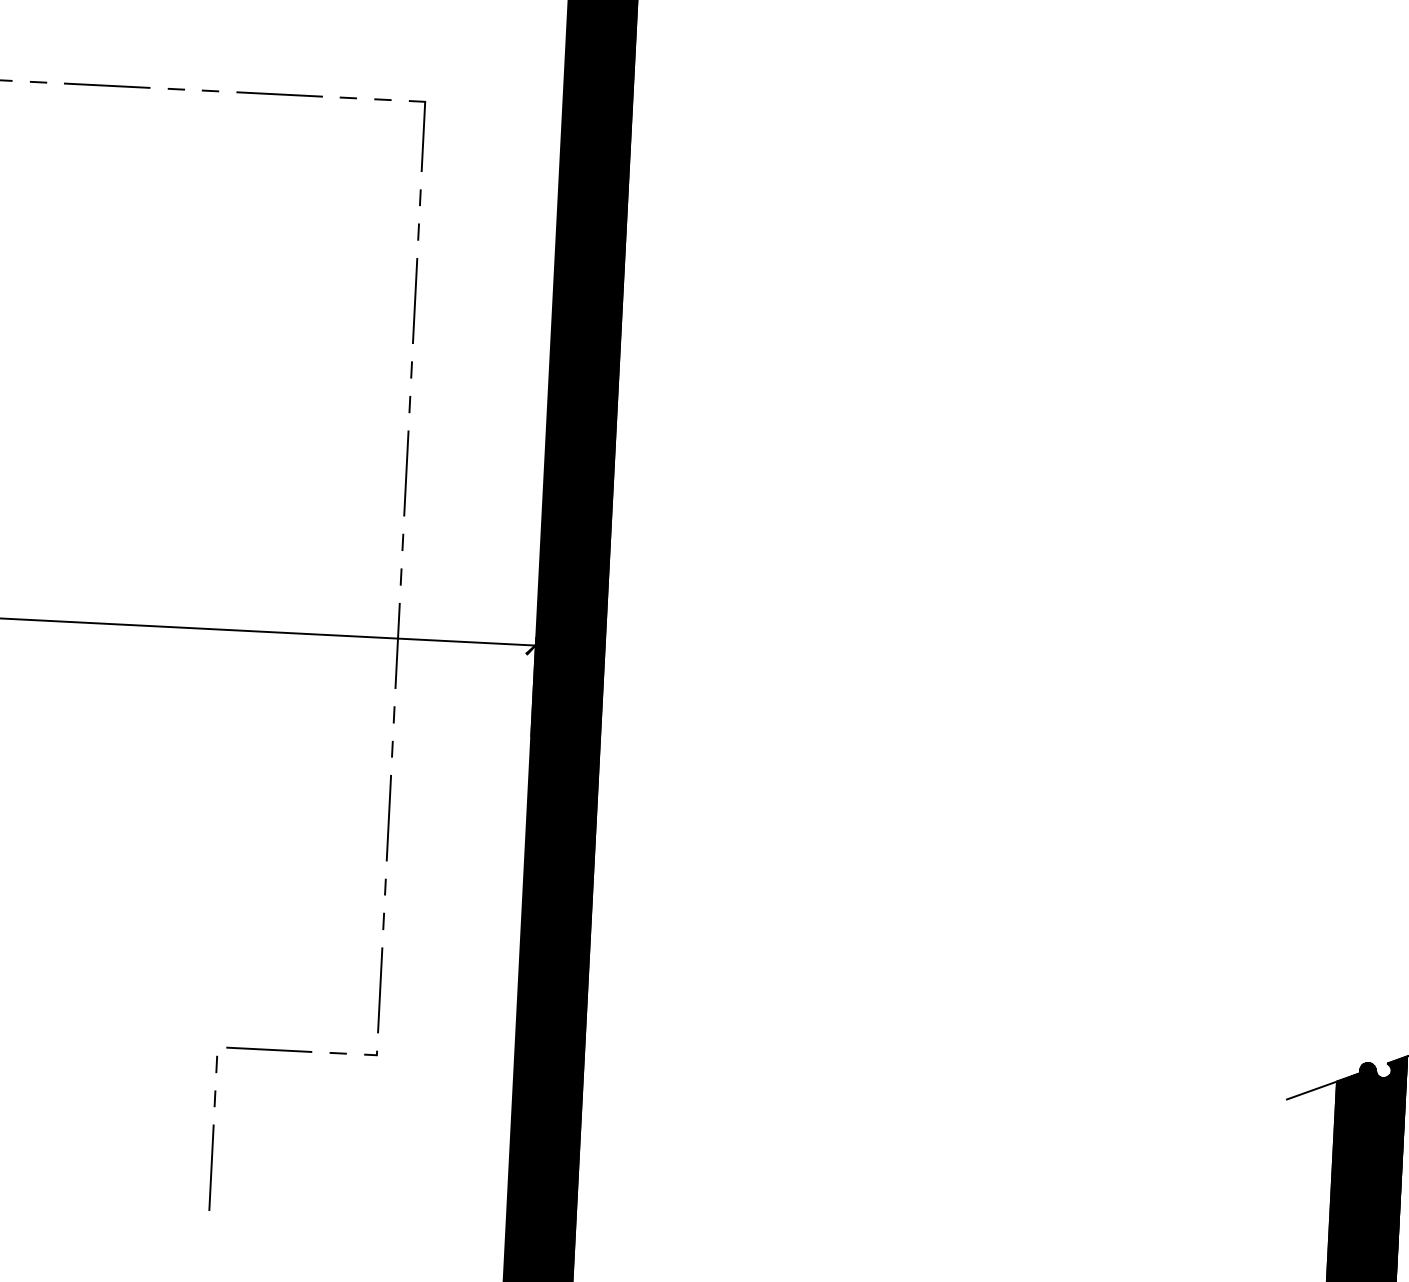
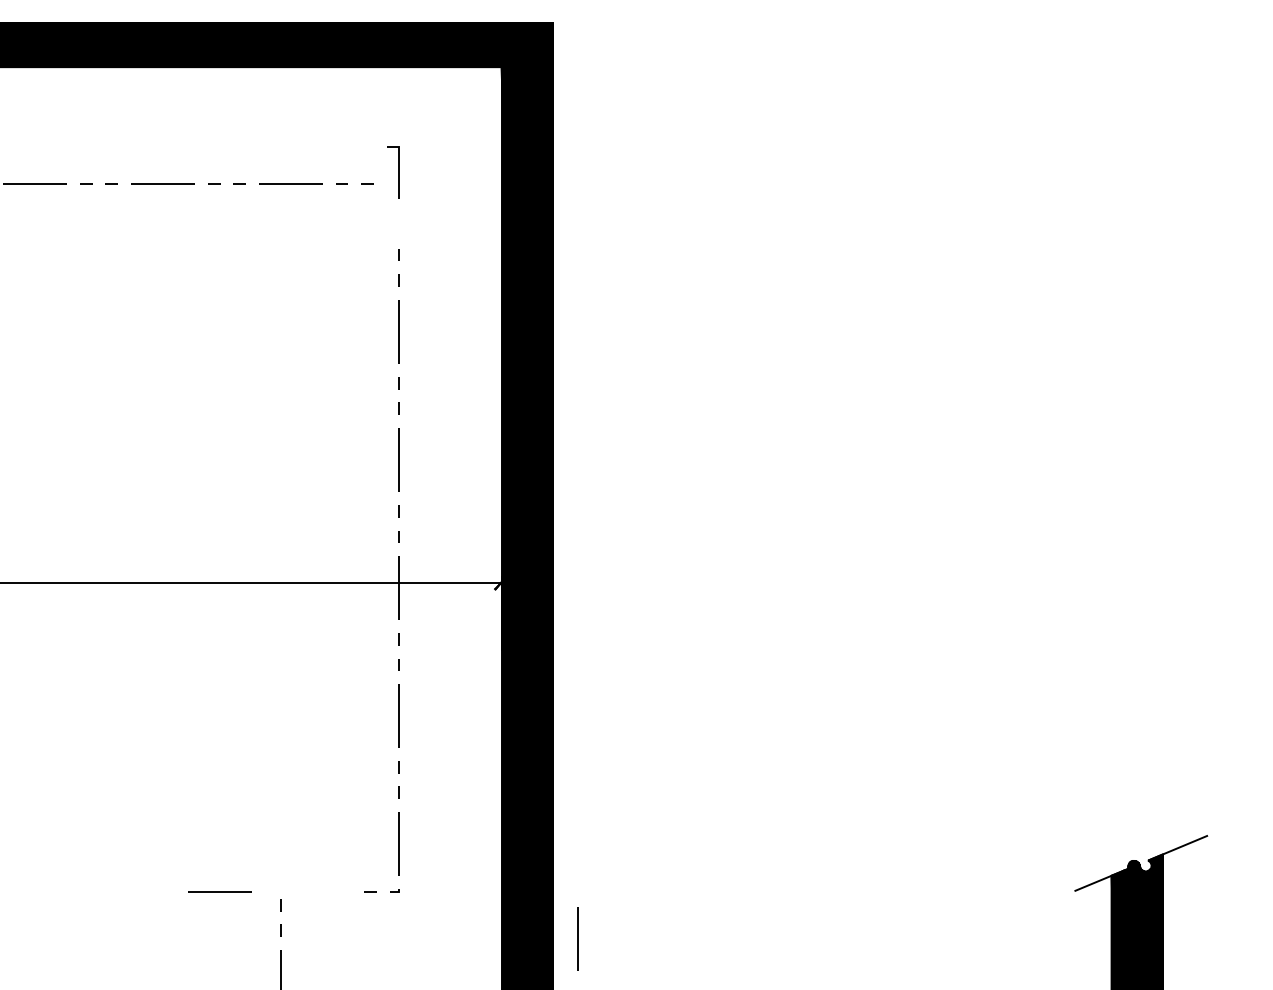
line: (422, 136) -> (398, 172), moved
line: (268, 1048) -> (219, 891), moved
line: (613, 1129) -> (577, 938), added

